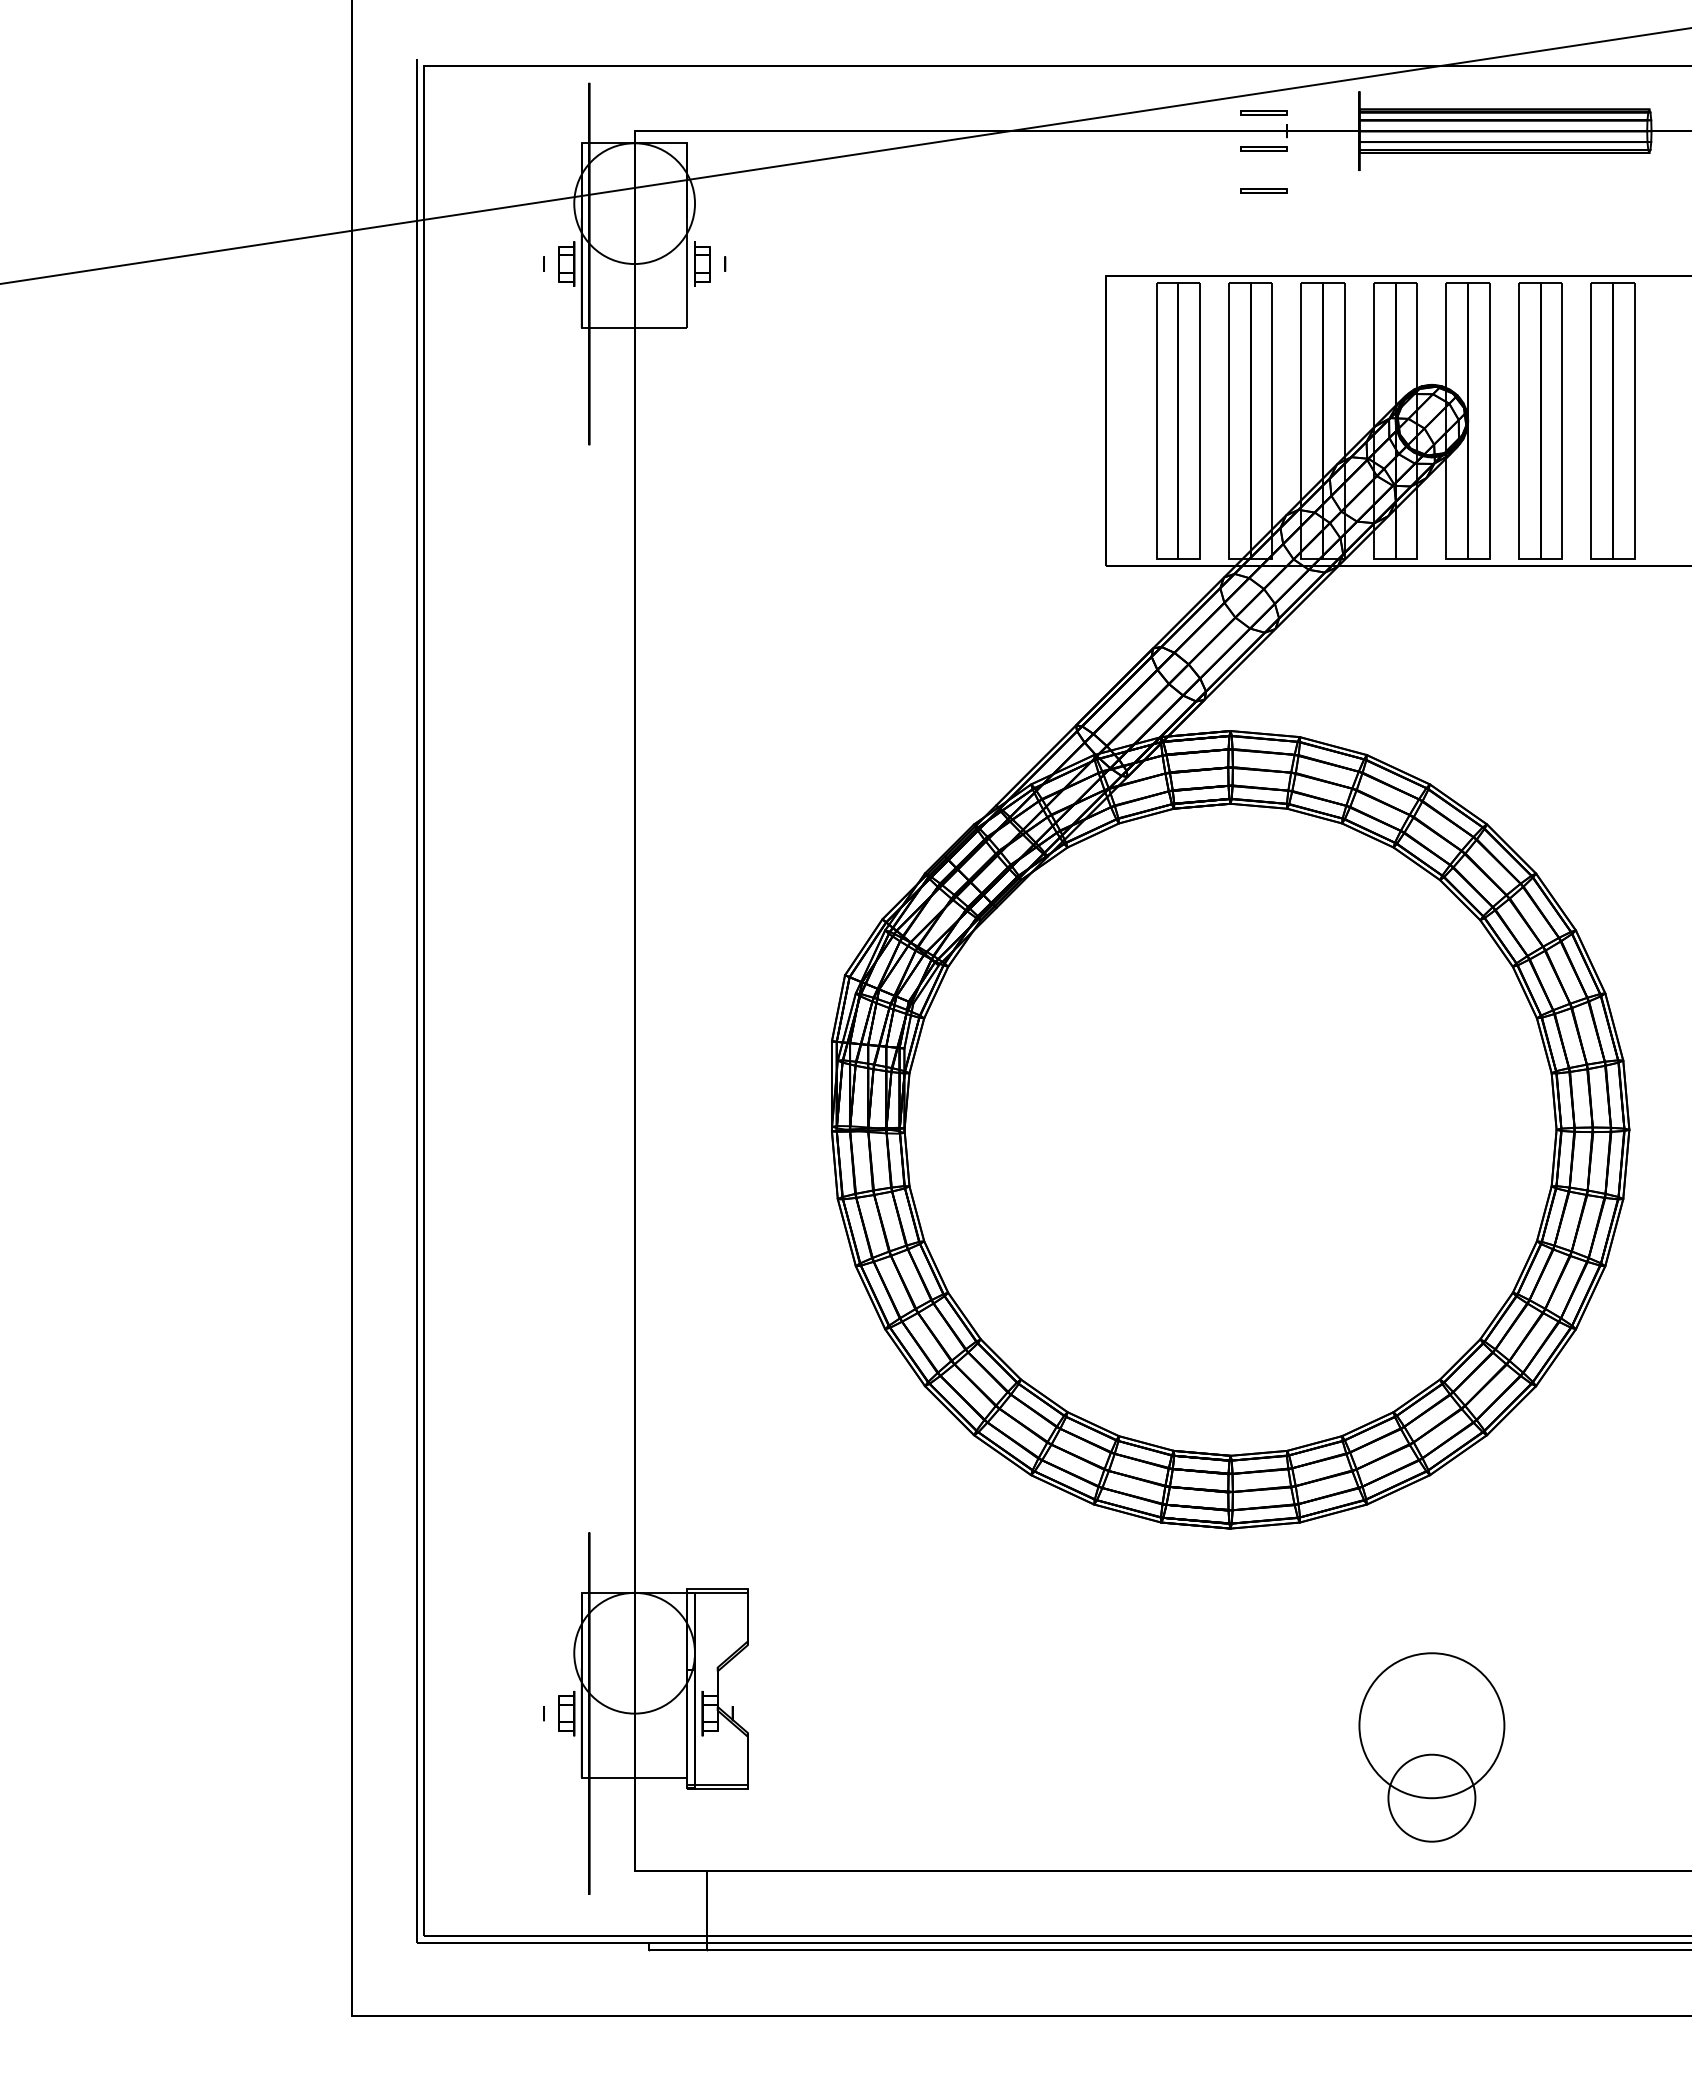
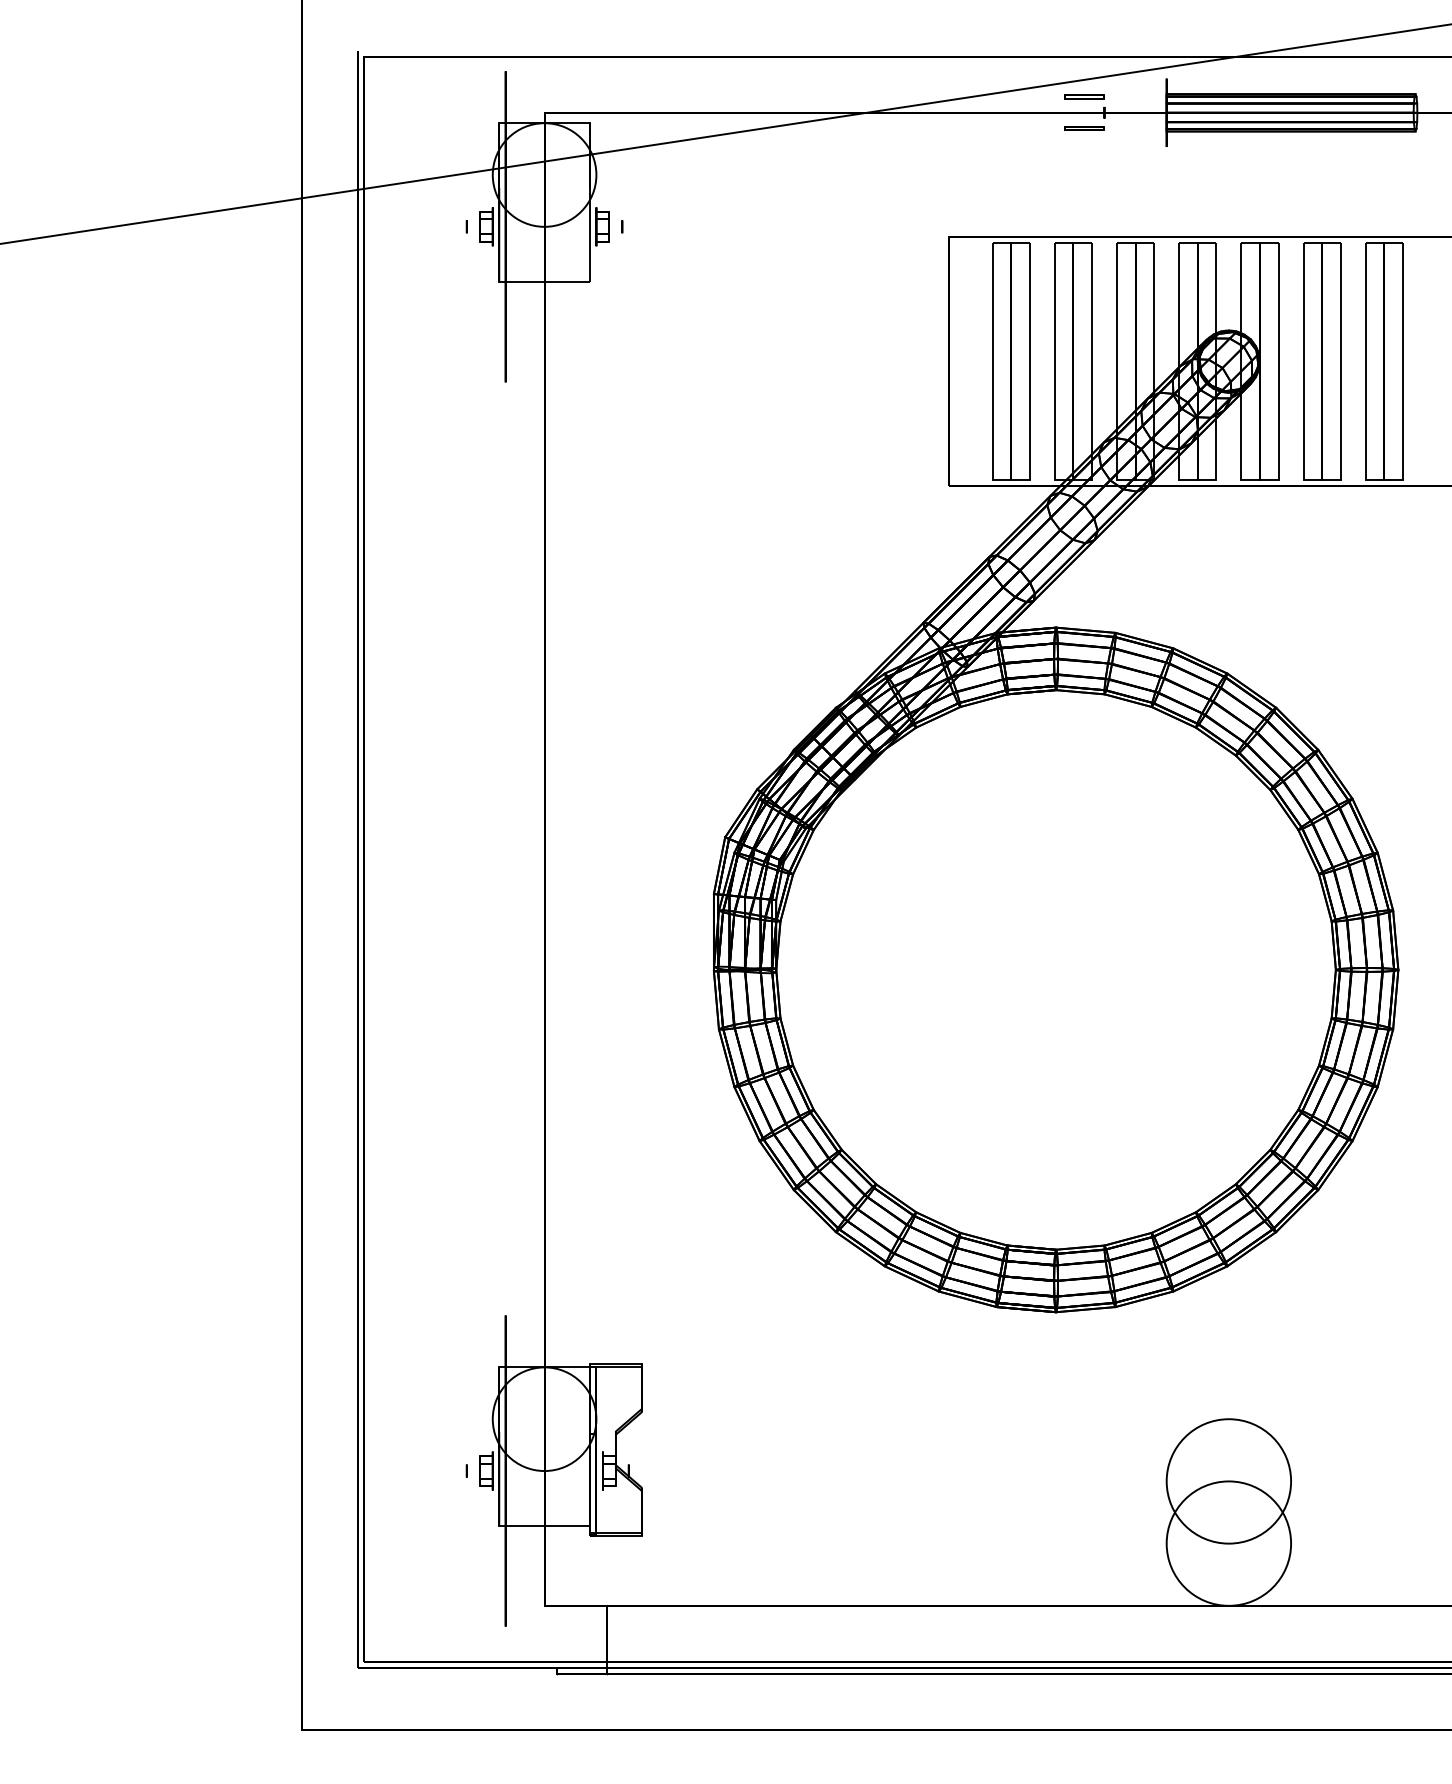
part: (1263, 190) -> (1084, 163), removed
circle: (1431, 1797) -> (1228, 1543), size x1.67

